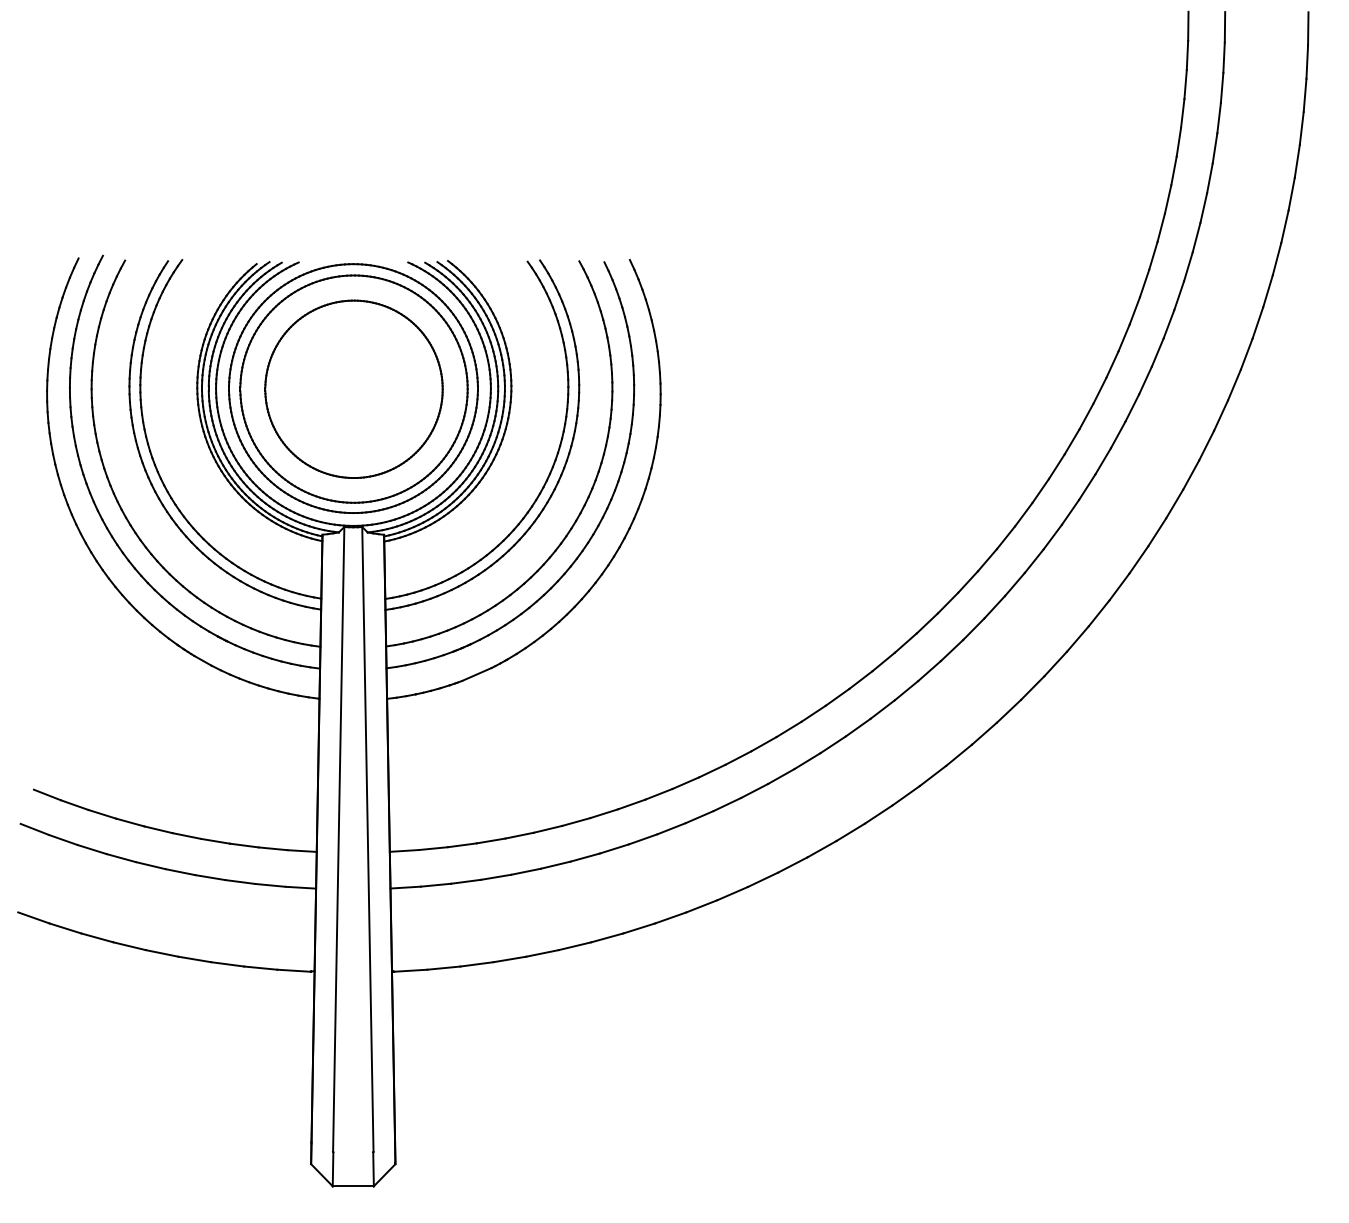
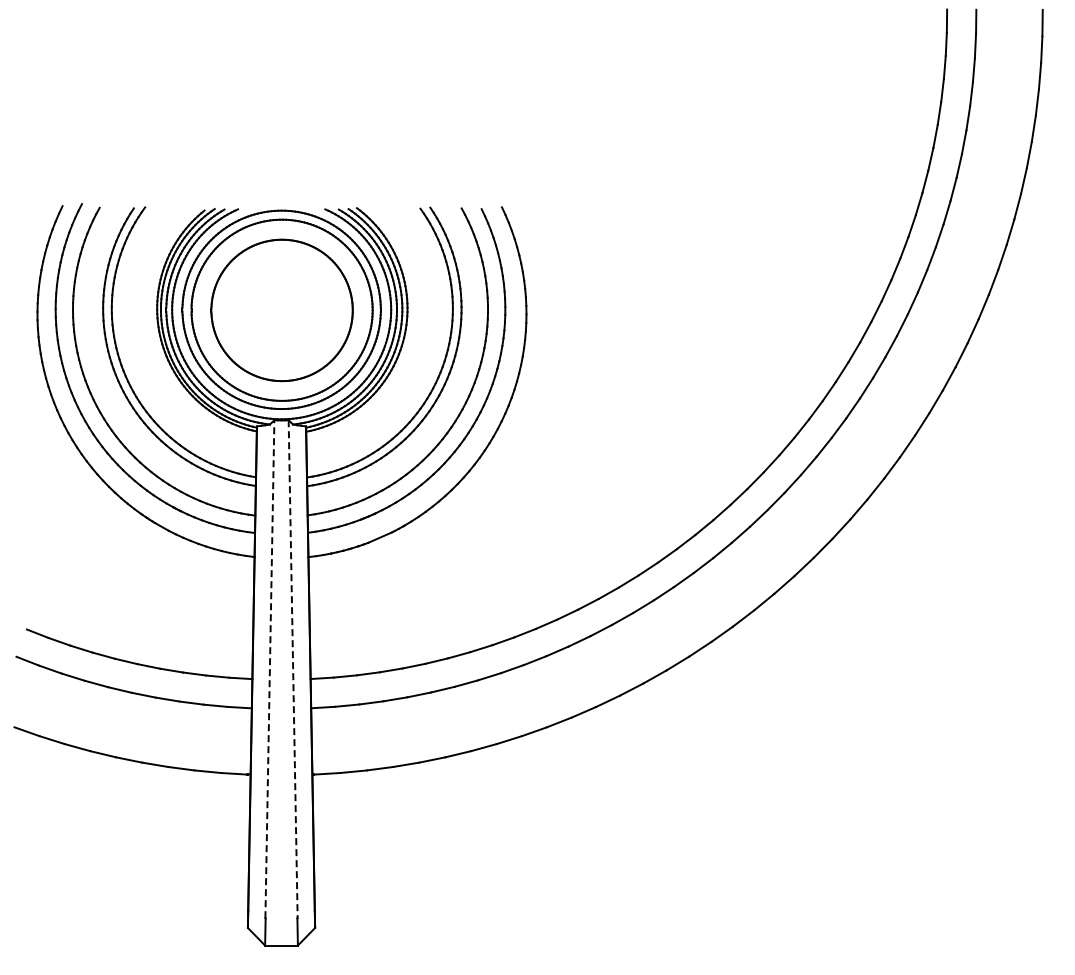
line: (338, 838) -> (269, 668), solid -> dashed
line: (368, 839) -> (293, 669), solid -> dashed

